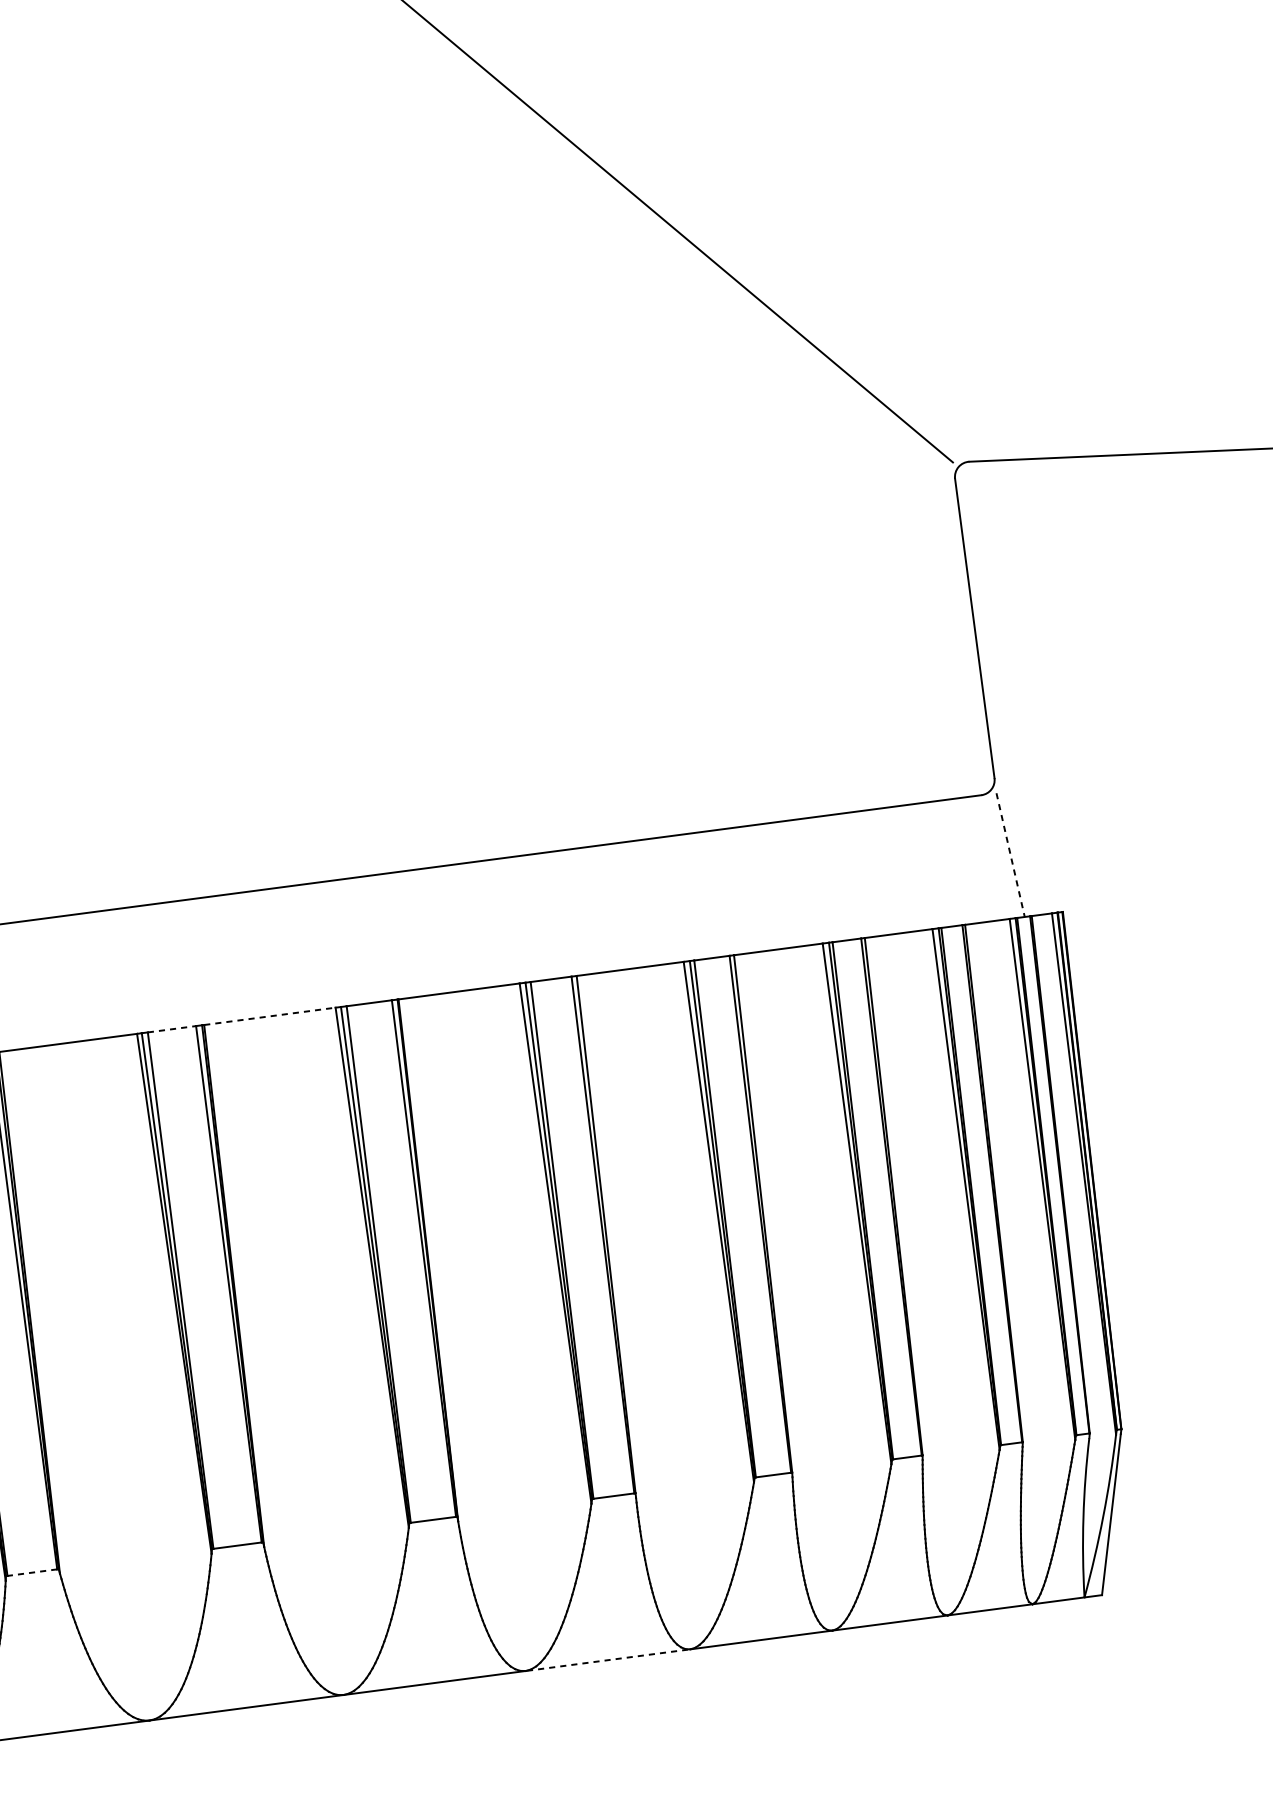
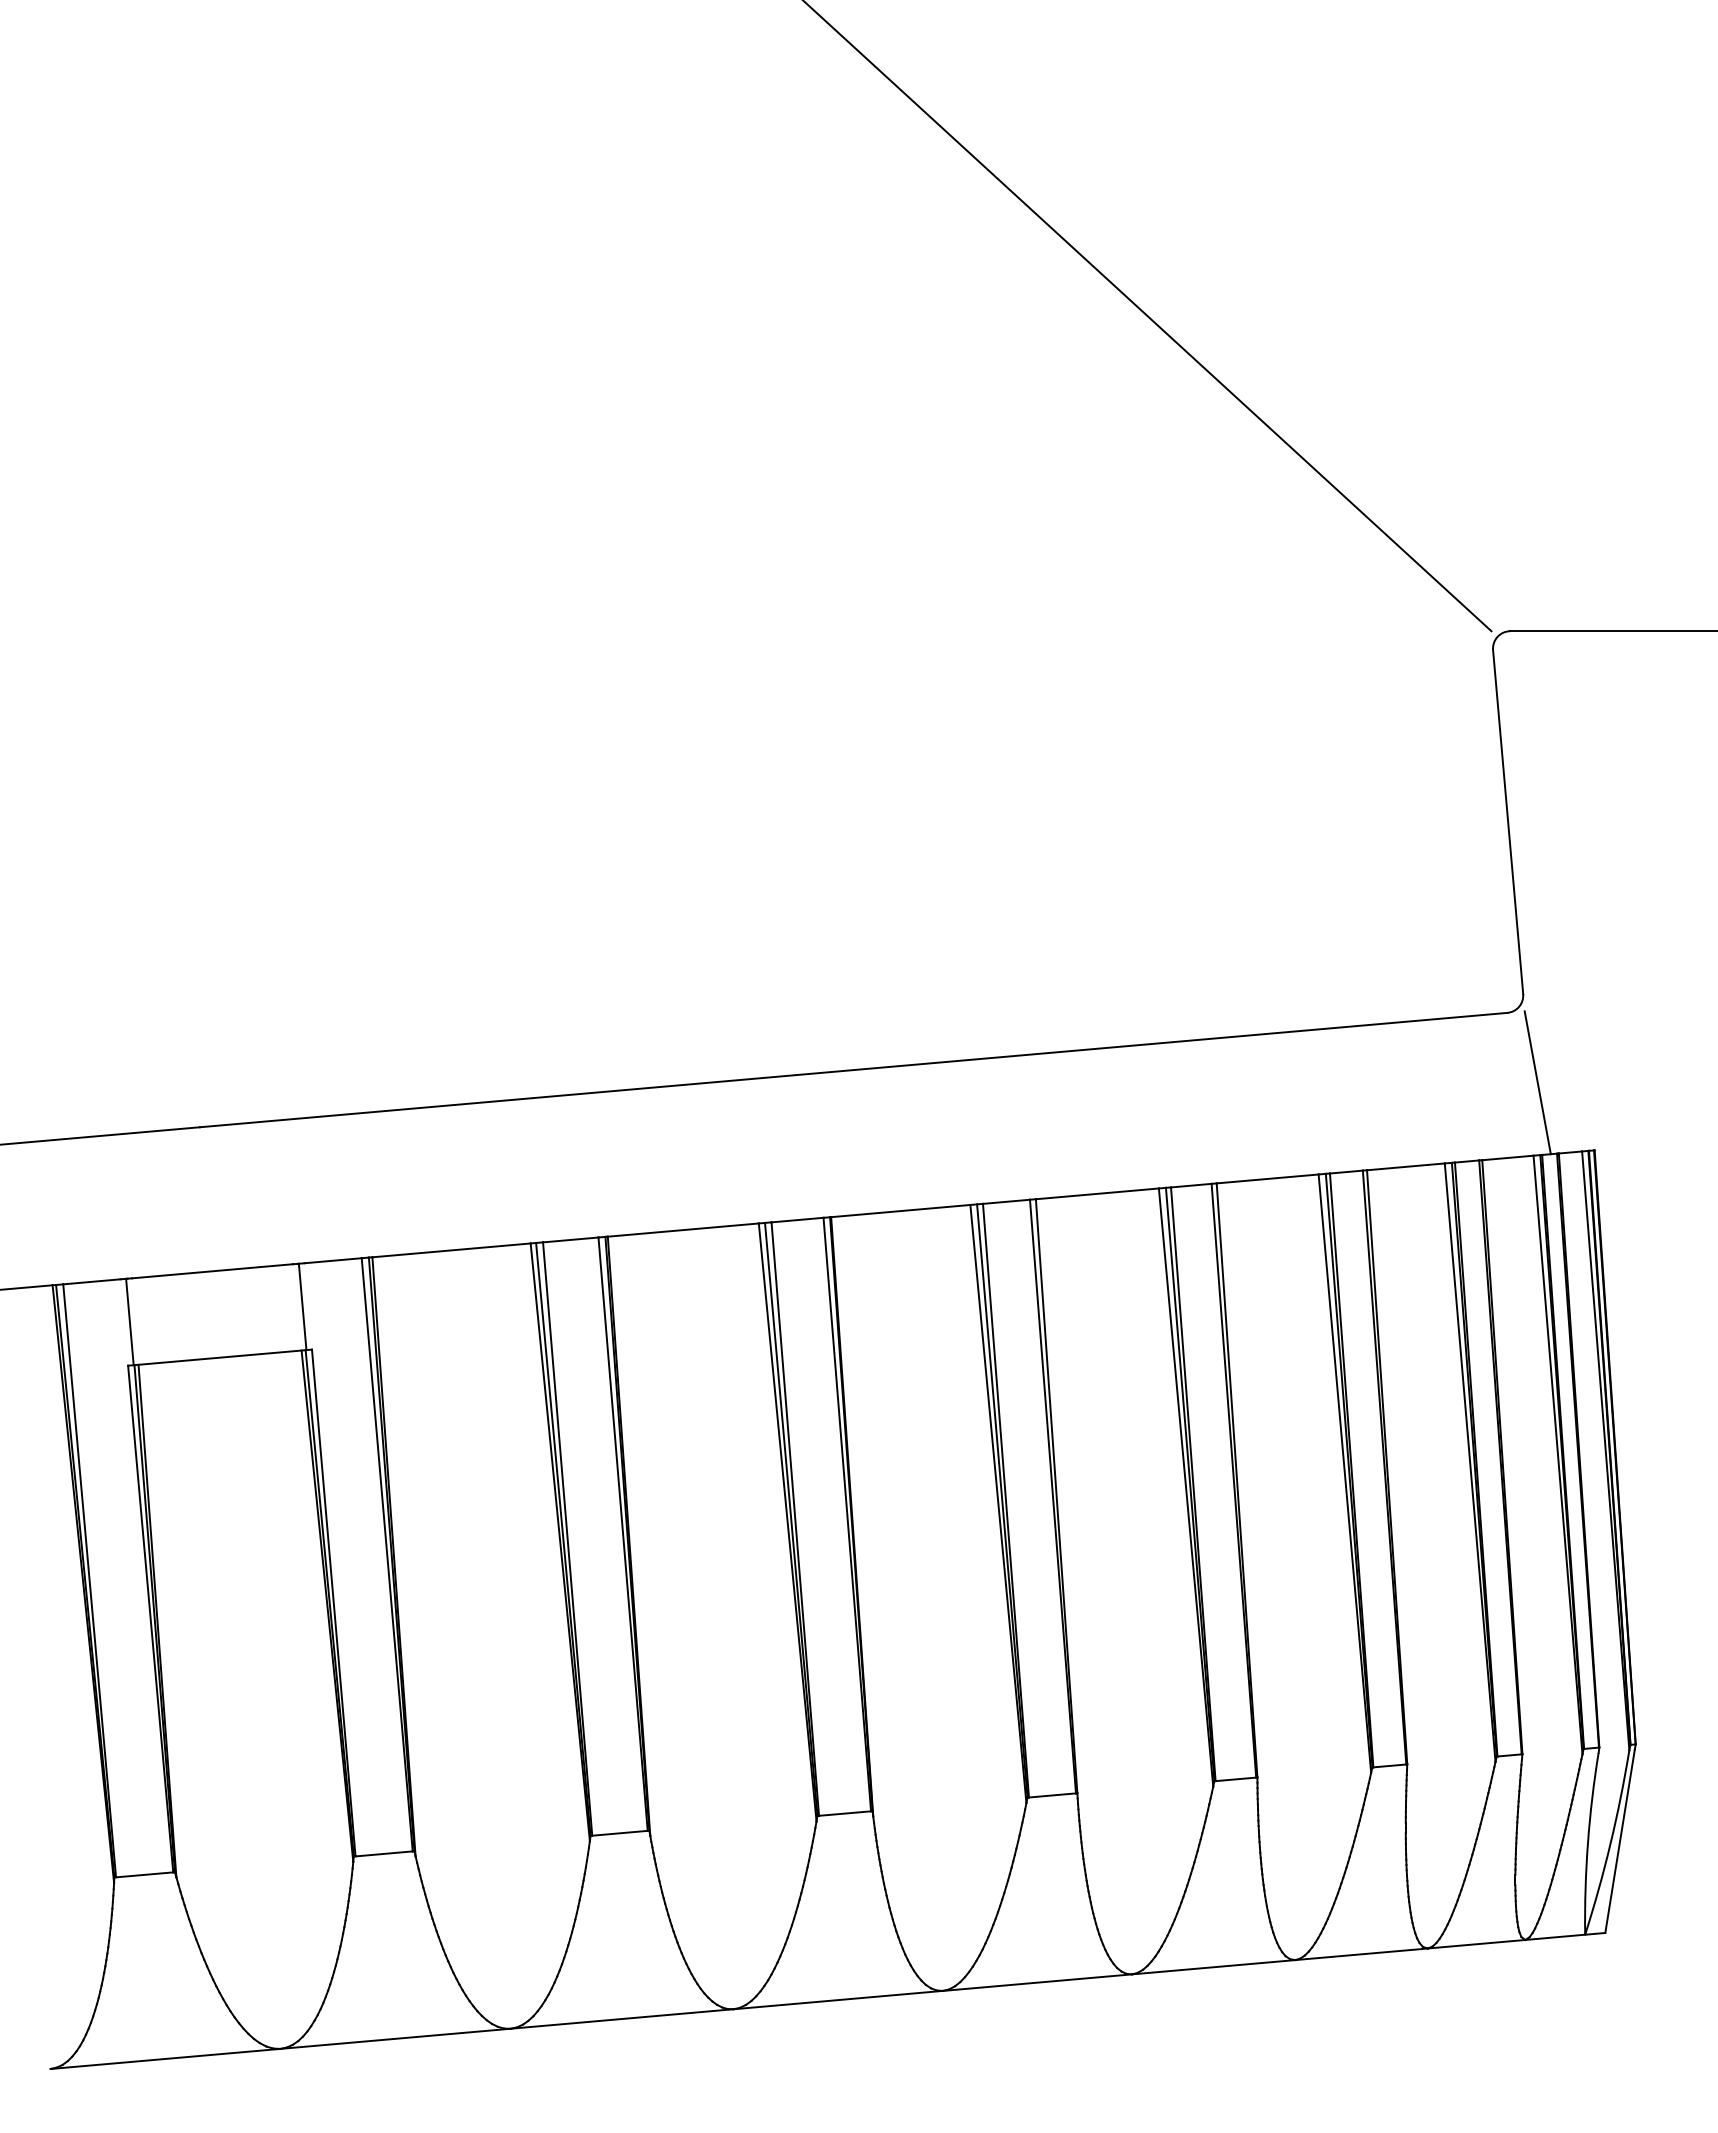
line: (1010, 854) -> (1537, 1082), dashed -> solid
line: (270, 1016) -> (683, 1230), dashed -> solid
line: (171, 1028) -> (570, 1239), dashed -> solid
line: (32, 1572) -> (384, 1853), dashed -> solid
line: (608, 1660) -> (1038, 1982), dashed -> solid

